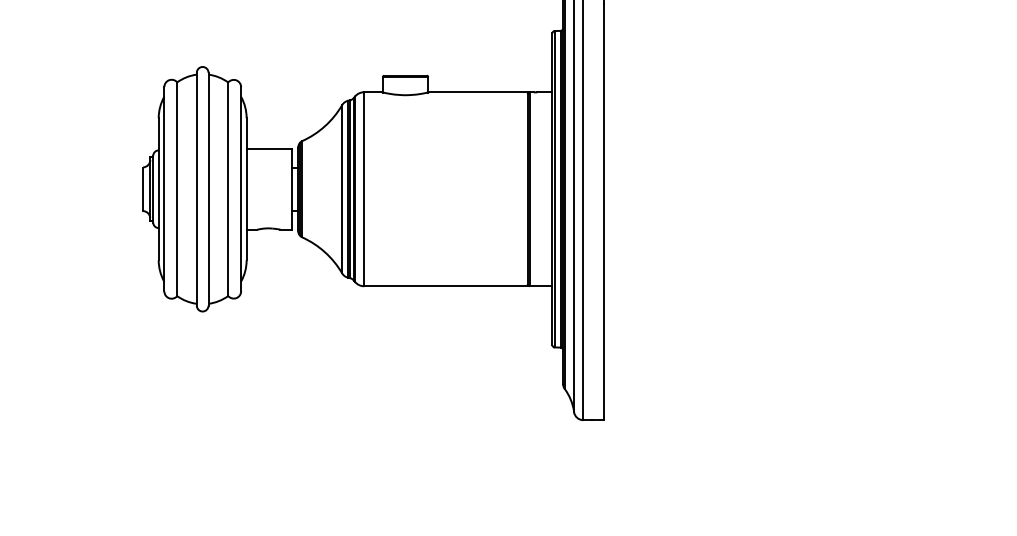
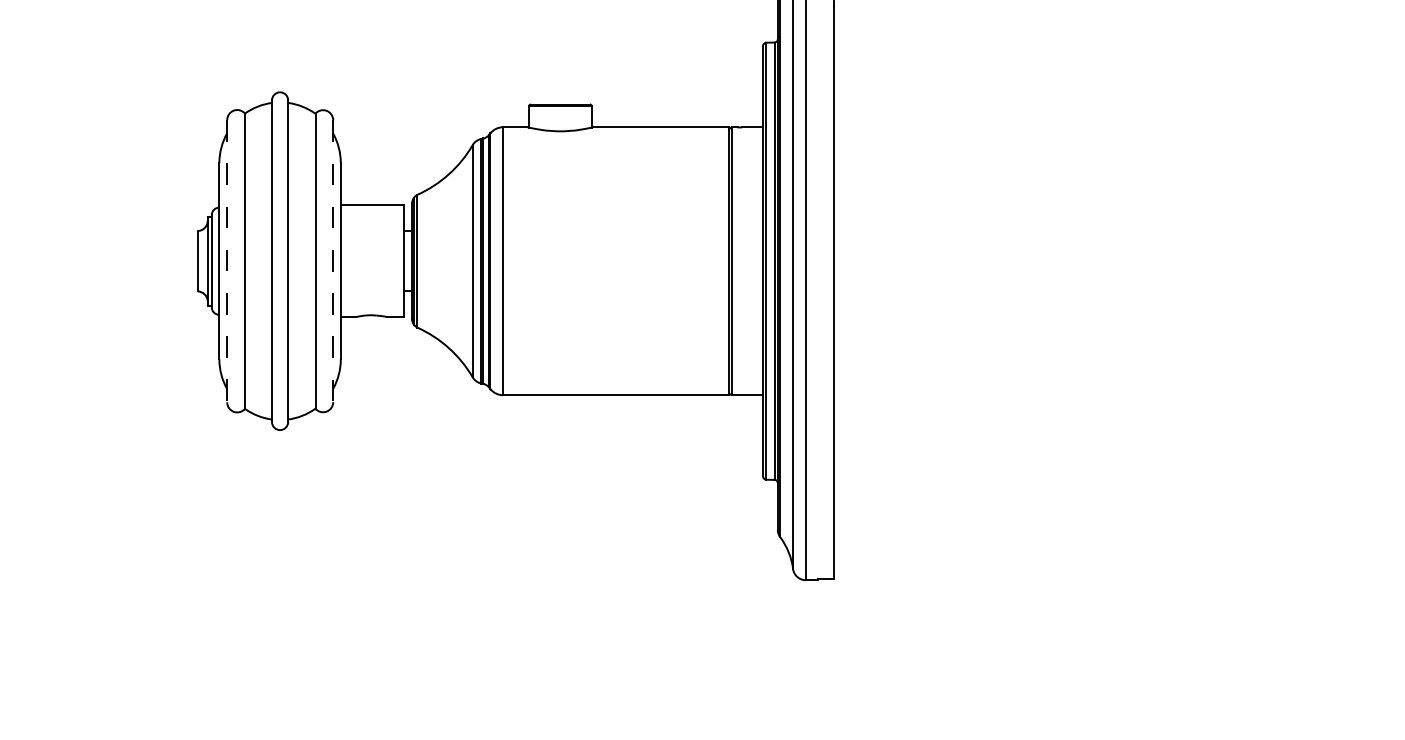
line: (164, 189) -> (227, 261), solid -> dashed
line: (241, 189) -> (333, 261), solid -> dashed

